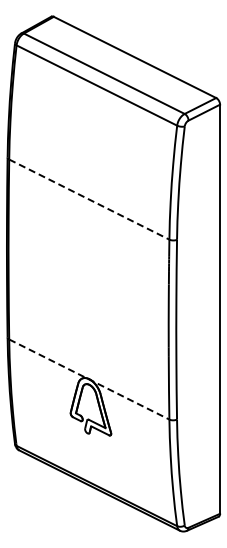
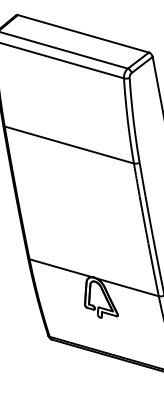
line: (89, 199) -> (69, 144), dashed -> solid
line: (89, 379) -> (94, 277), dashed -> solid

